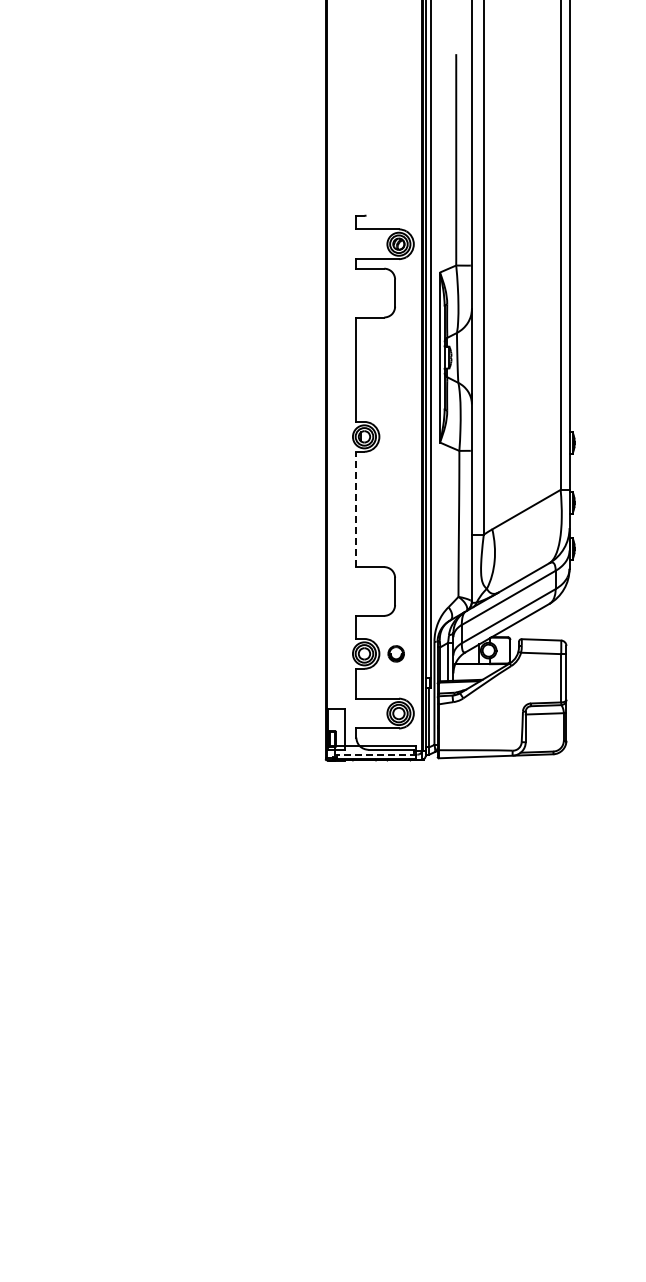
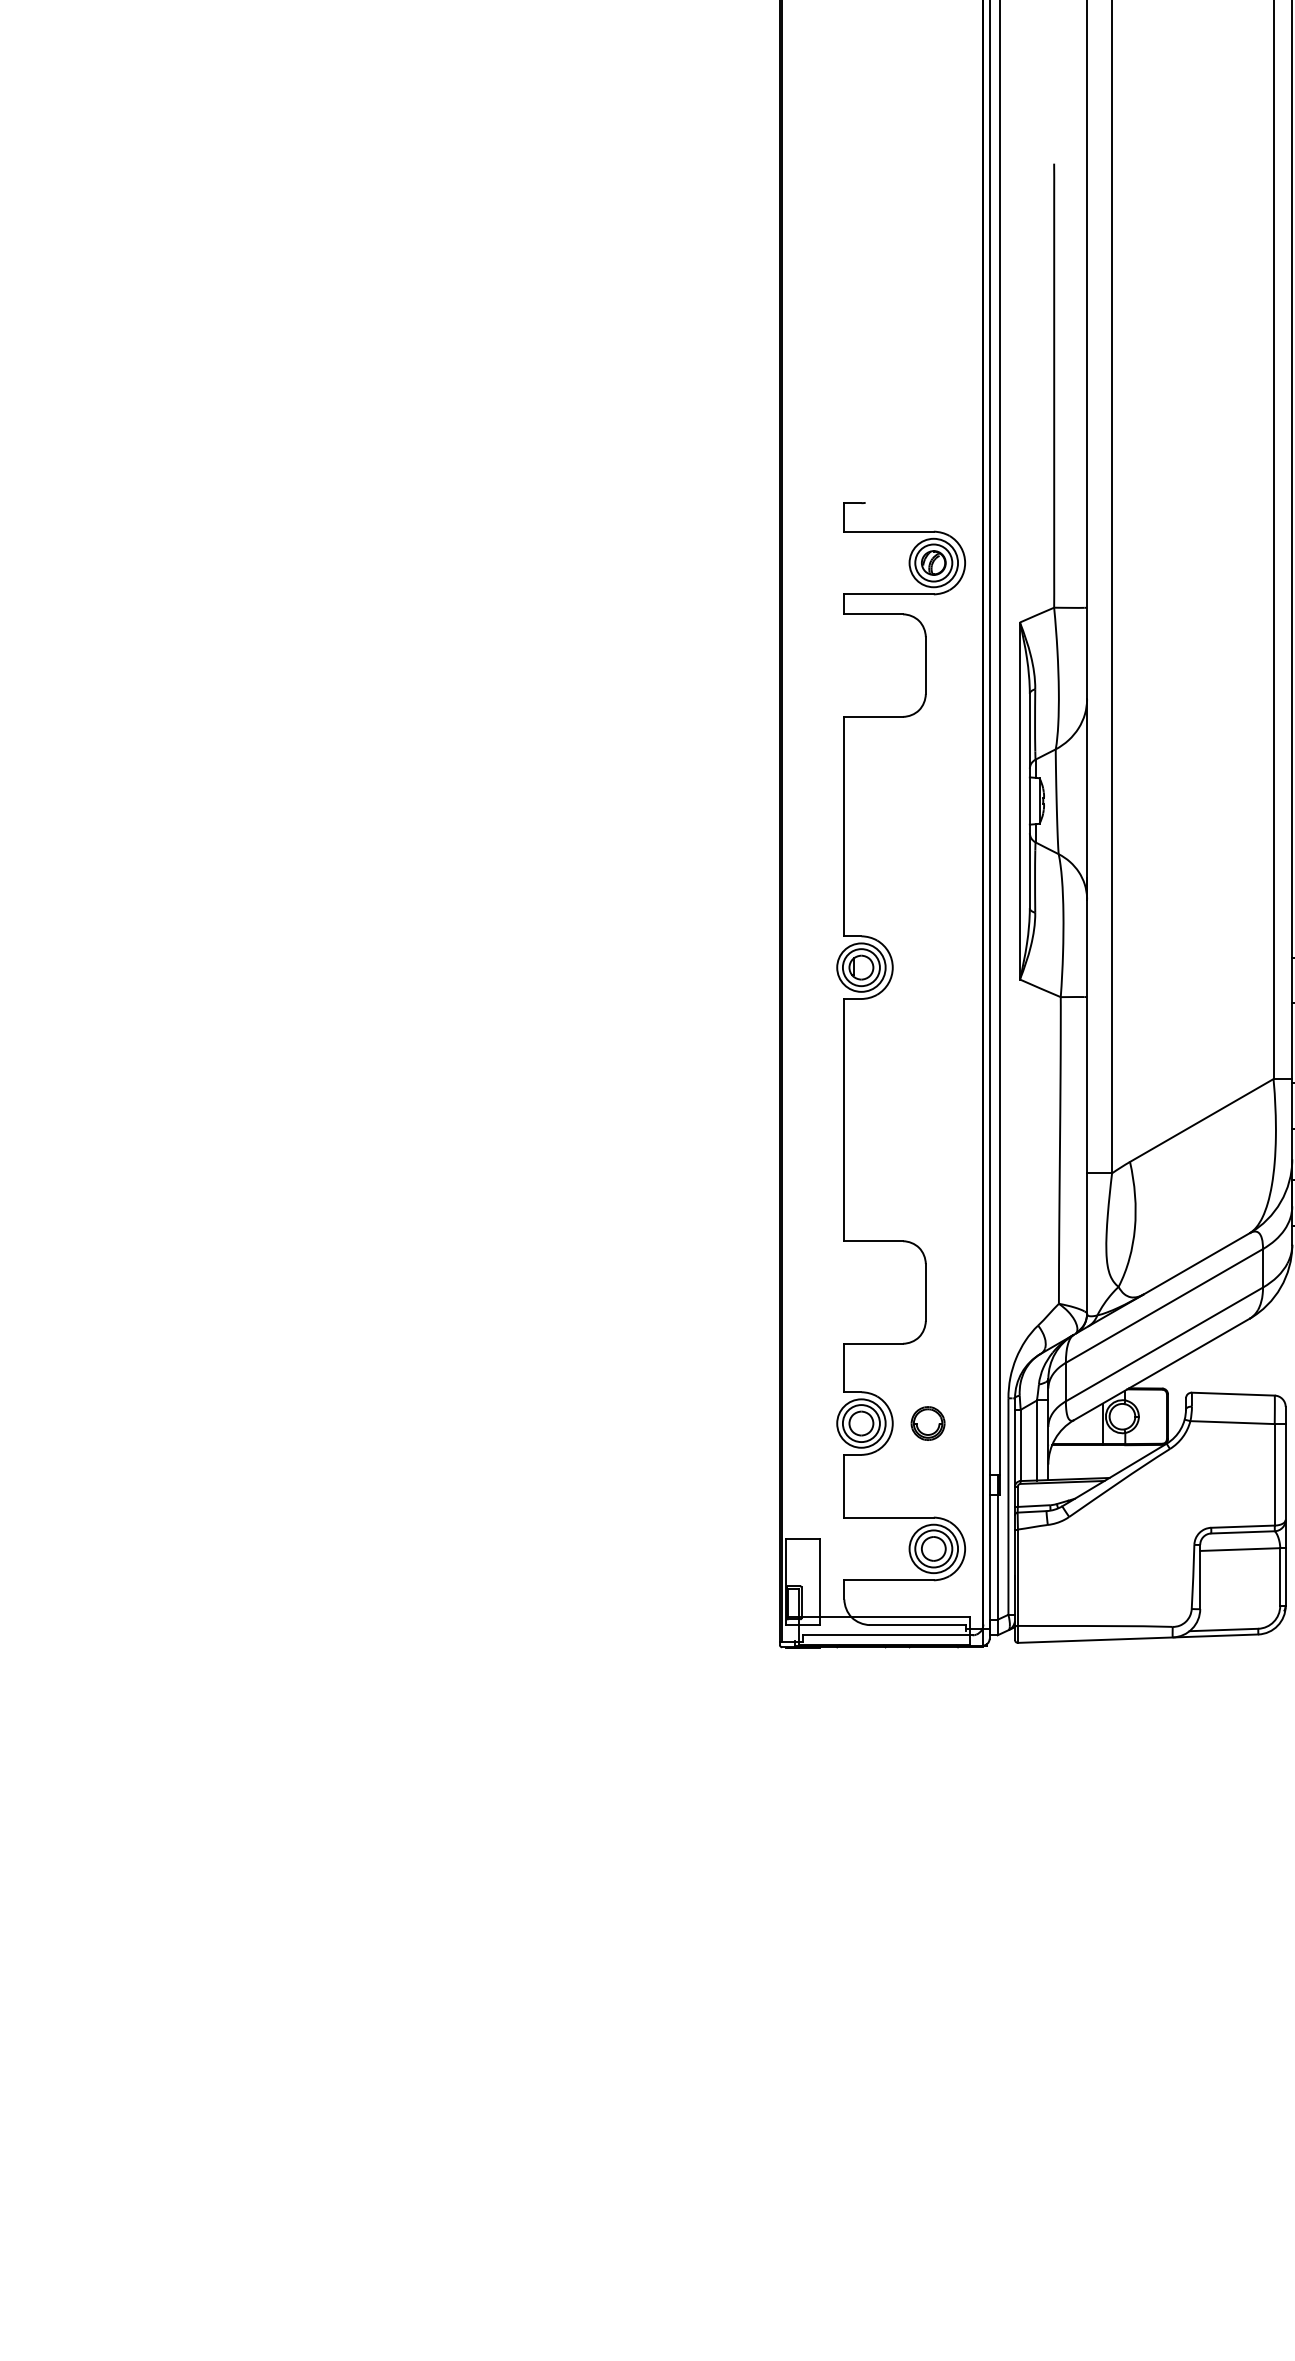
line: (356, 509) -> (844, 1120), dashed -> solid
line: (376, 754) -> (886, 1634), dashed -> solid

